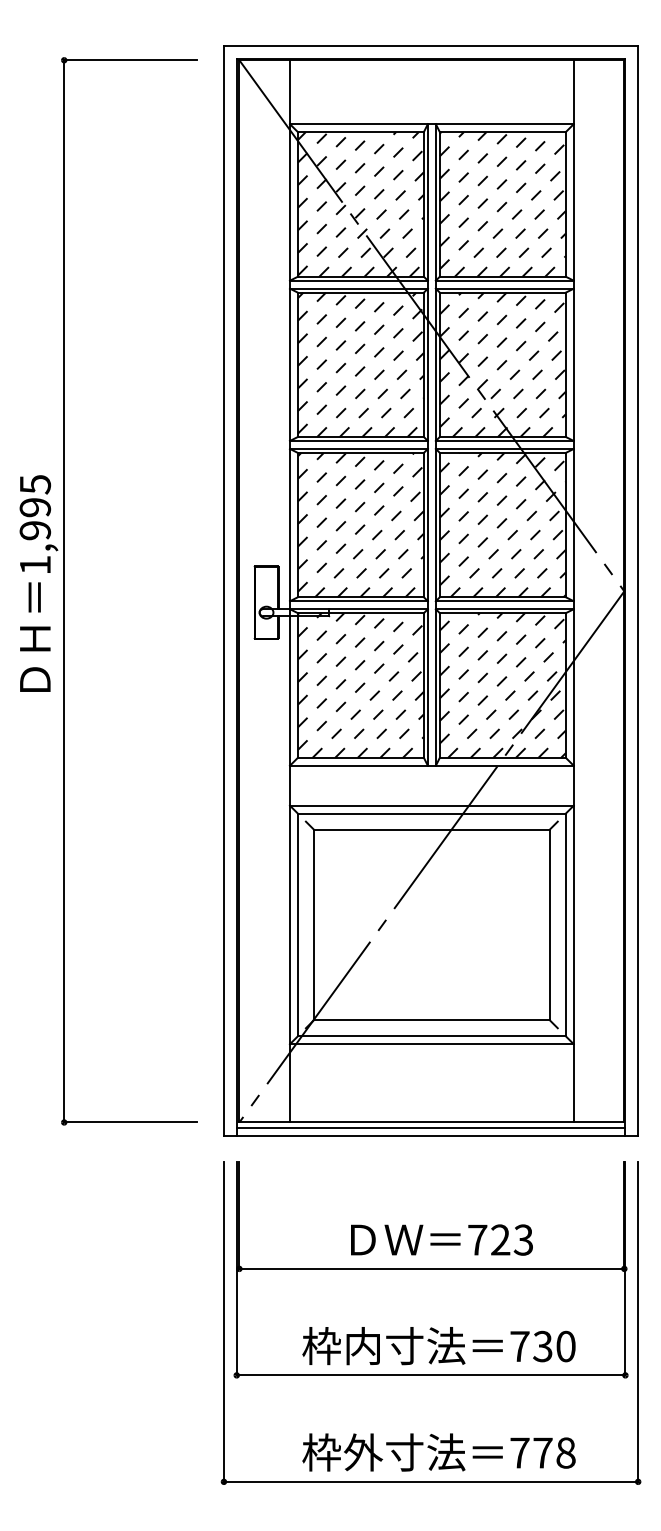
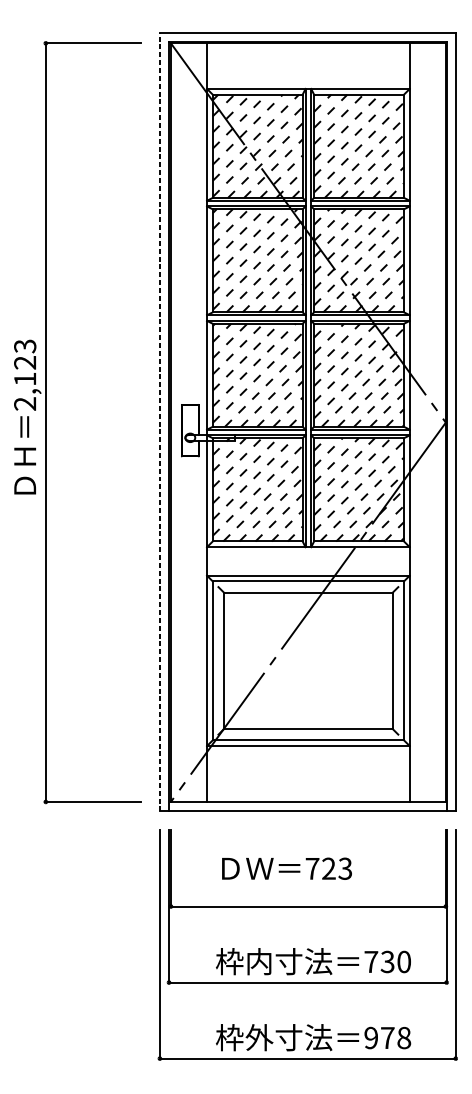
text: (35, 524) -> (25, 374), 1,995 -> 2,123
line: (223, 590) -> (159, 422), solid -> dashed
line: (430, 1127) -> (307, 805), removed
text: (441, 1239) -> (286, 868), moved
text: (519, 1452) -> (370, 1037), 778 -> 978

